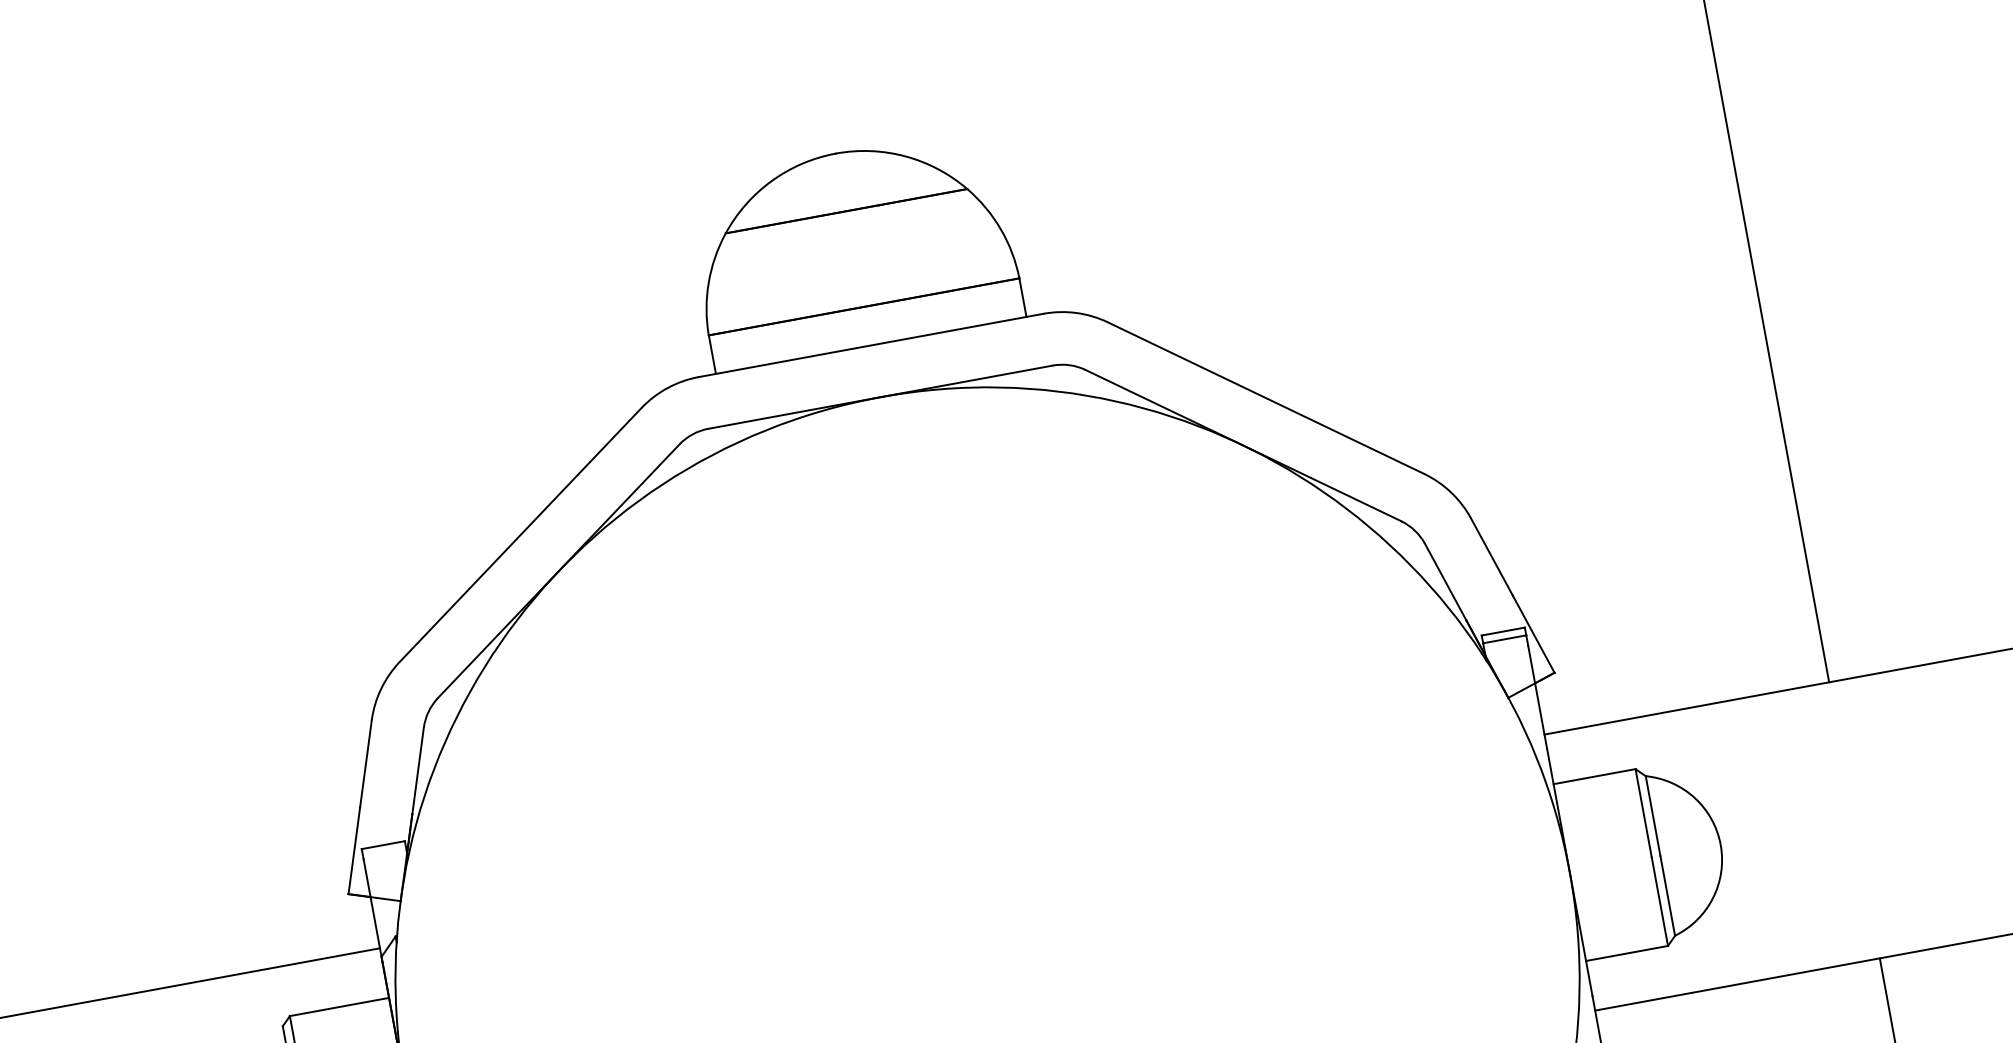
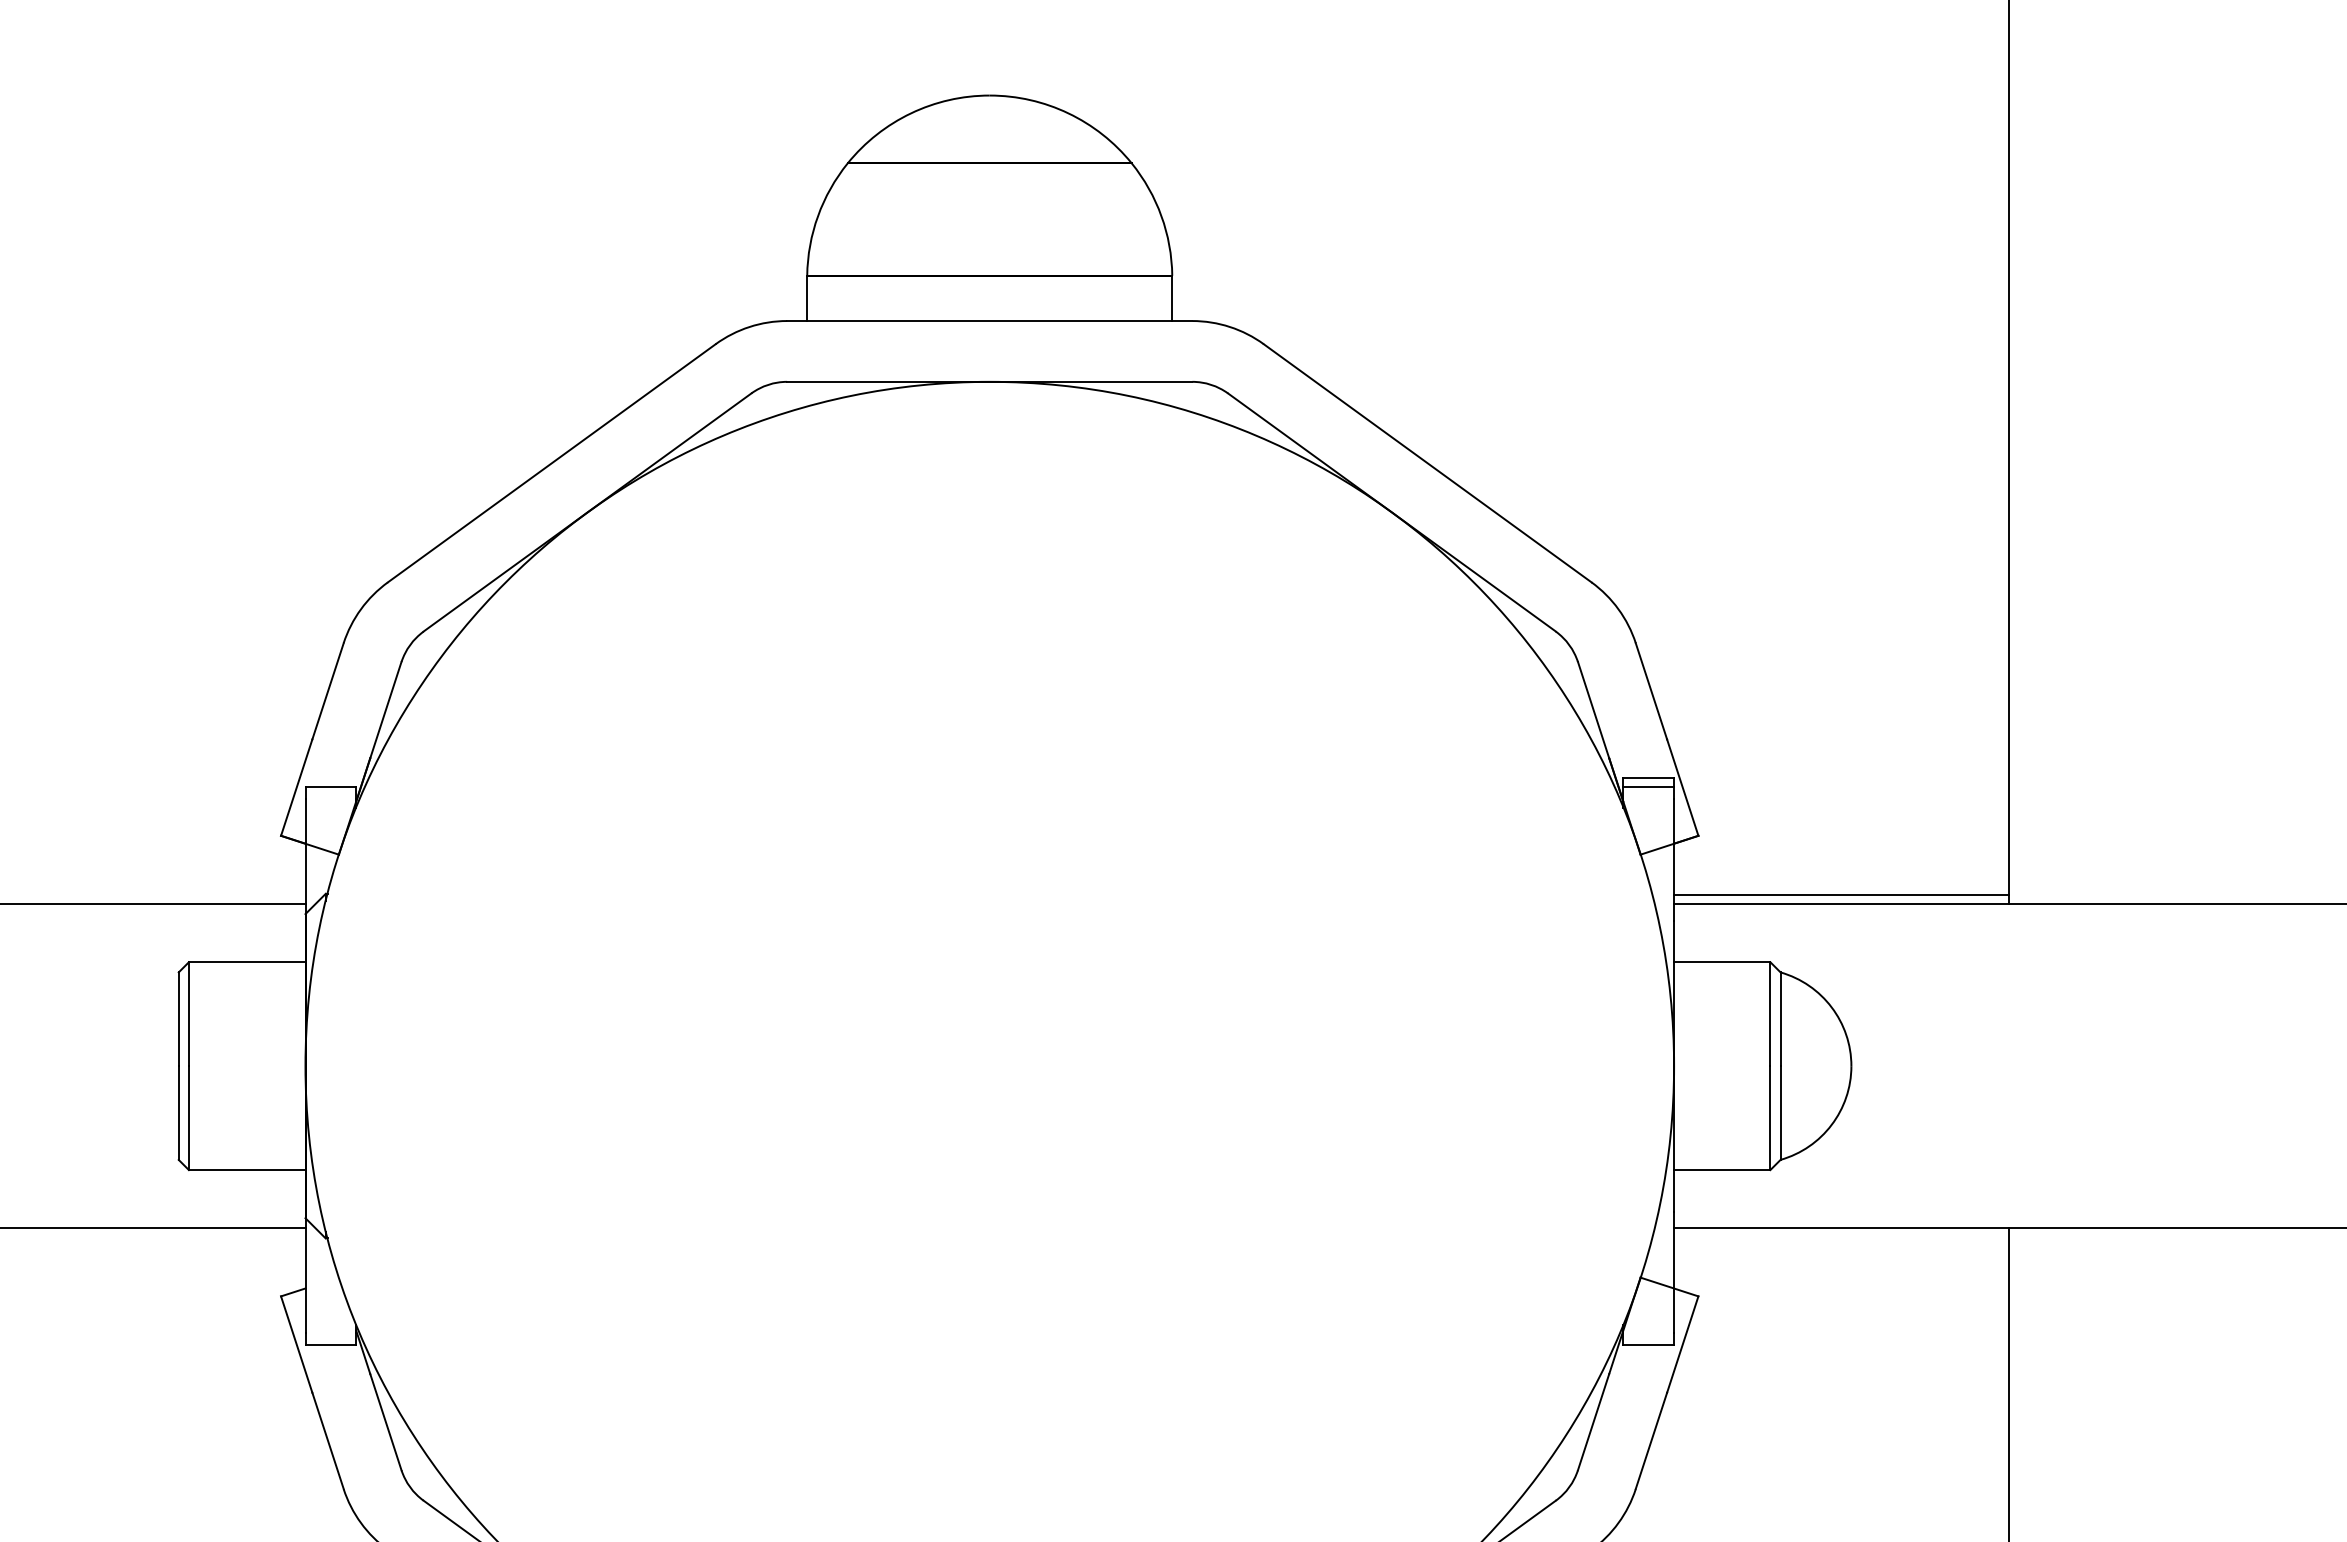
line: (1685, 700) -> (1841, 894), added

